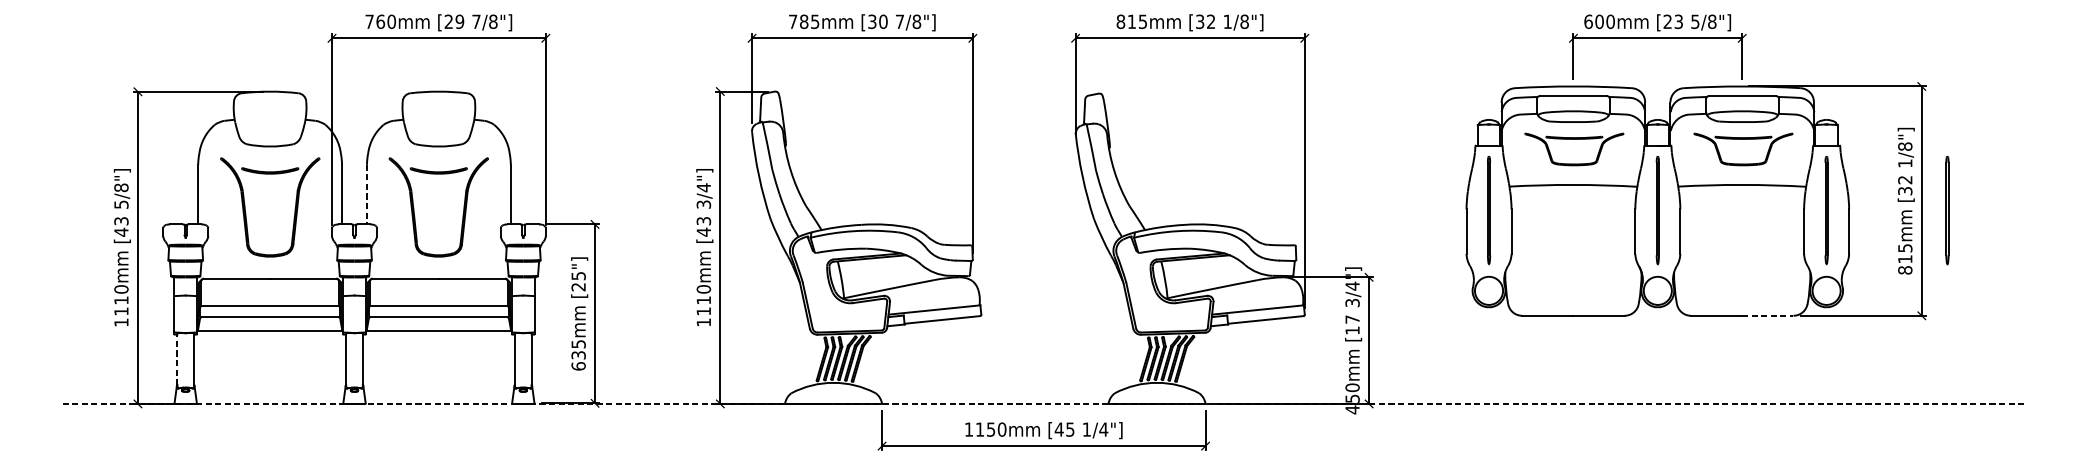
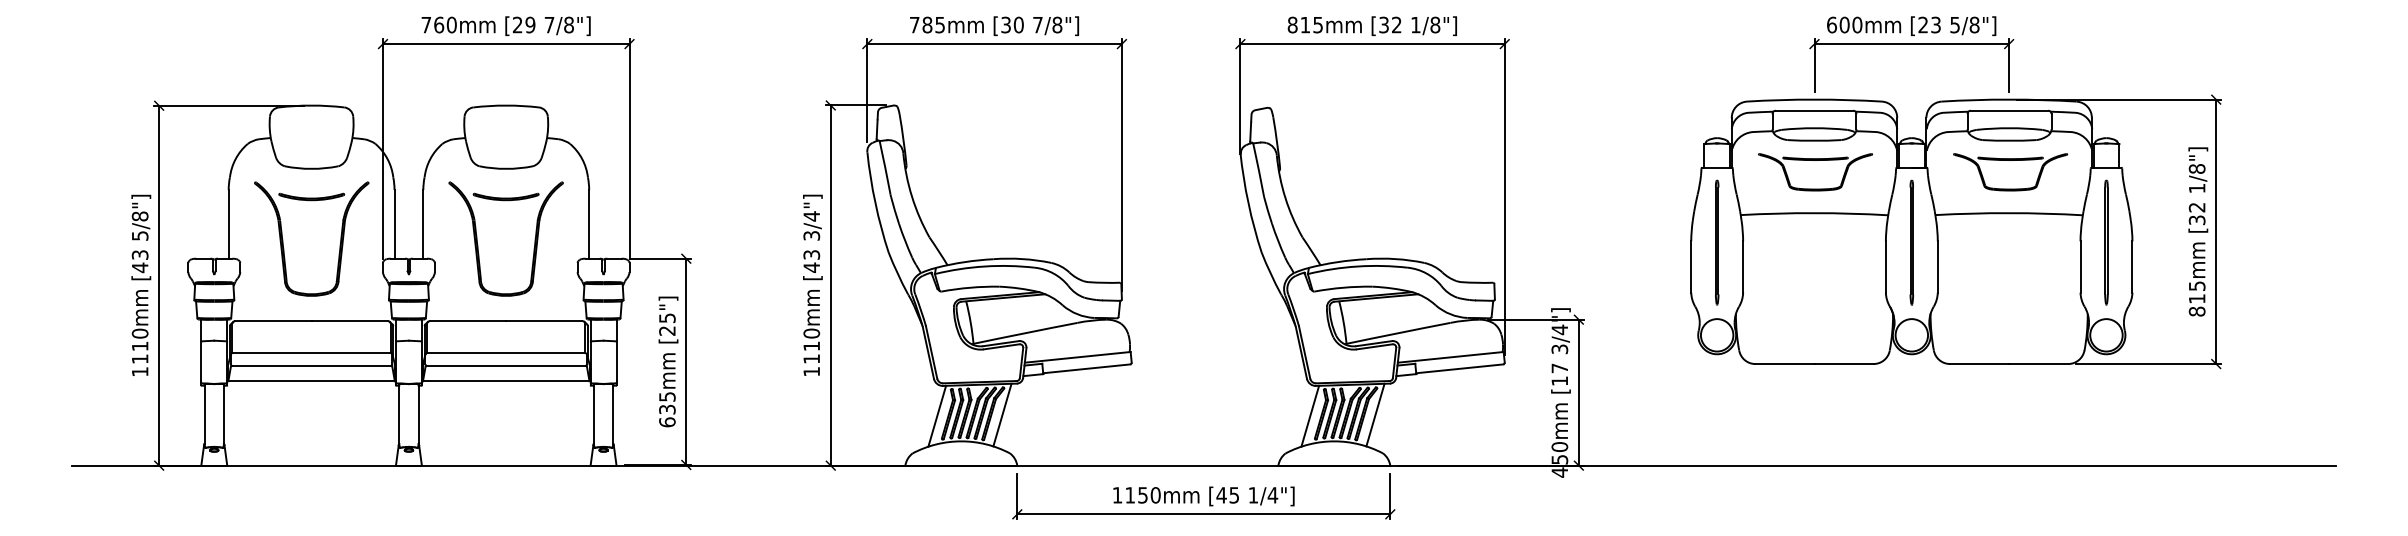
line: (367, 194) -> (423, 224), dashed -> solid
line: (1947, 210) -> (2245, 242), removed
line: (1767, 316) -> (2038, 364), dashed -> solid
line: (177, 359) -> (204, 414), dashed -> solid
line: (869, 359) -> (1002, 414), added
line: (1192, 359) -> (1375, 414), added
line: (812, 360) -> (937, 415), added
line: (1136, 360) -> (1310, 415), added
line: (1043, 403) -> (1203, 465), dashed -> solid

